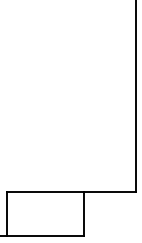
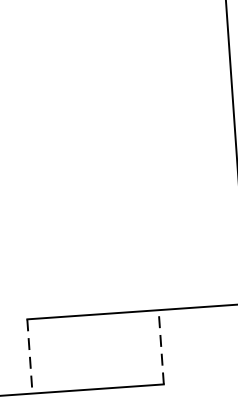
line: (6, 214) -> (29, 356), solid -> dashed
line: (83, 214) -> (160, 347), solid -> dashed

